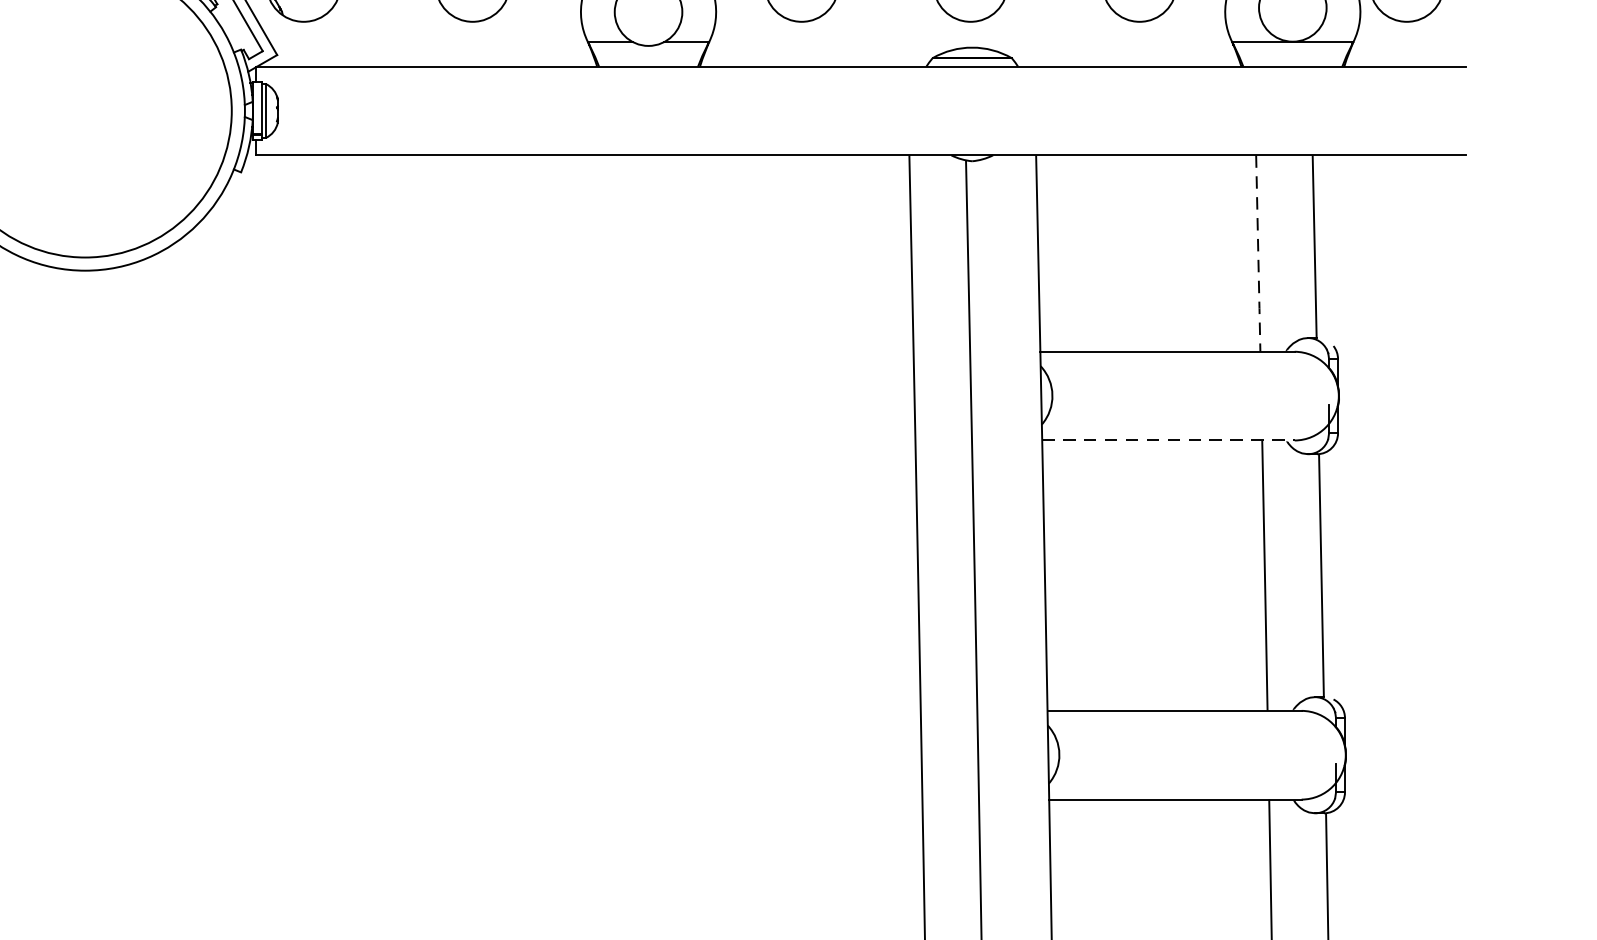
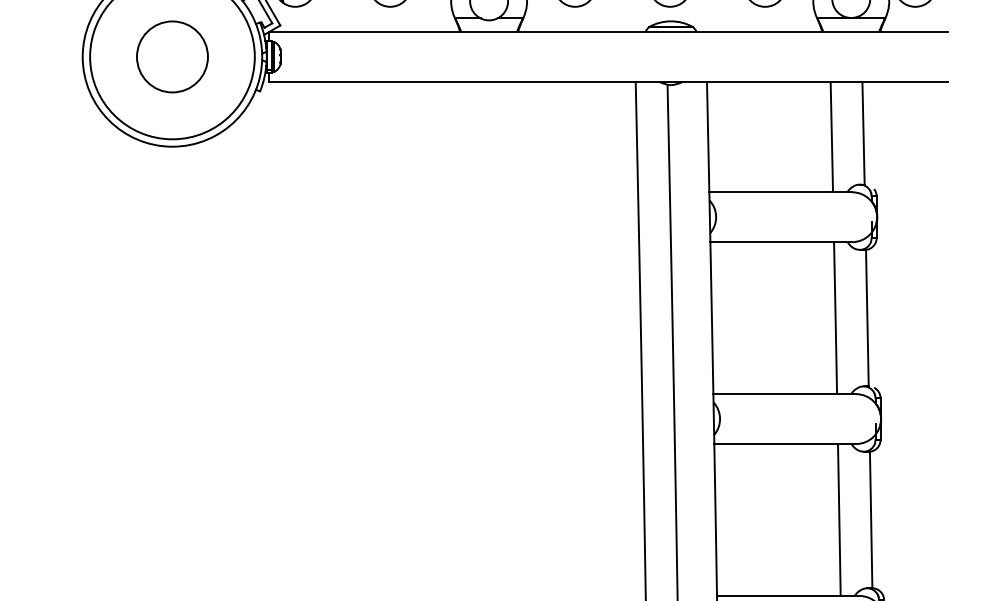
circle: (85, 110) -> (172, 56), added
line: (1257, 254) -> (831, 137), dashed -> solid
line: (1168, 441) -> (781, 242), dashed -> solid

